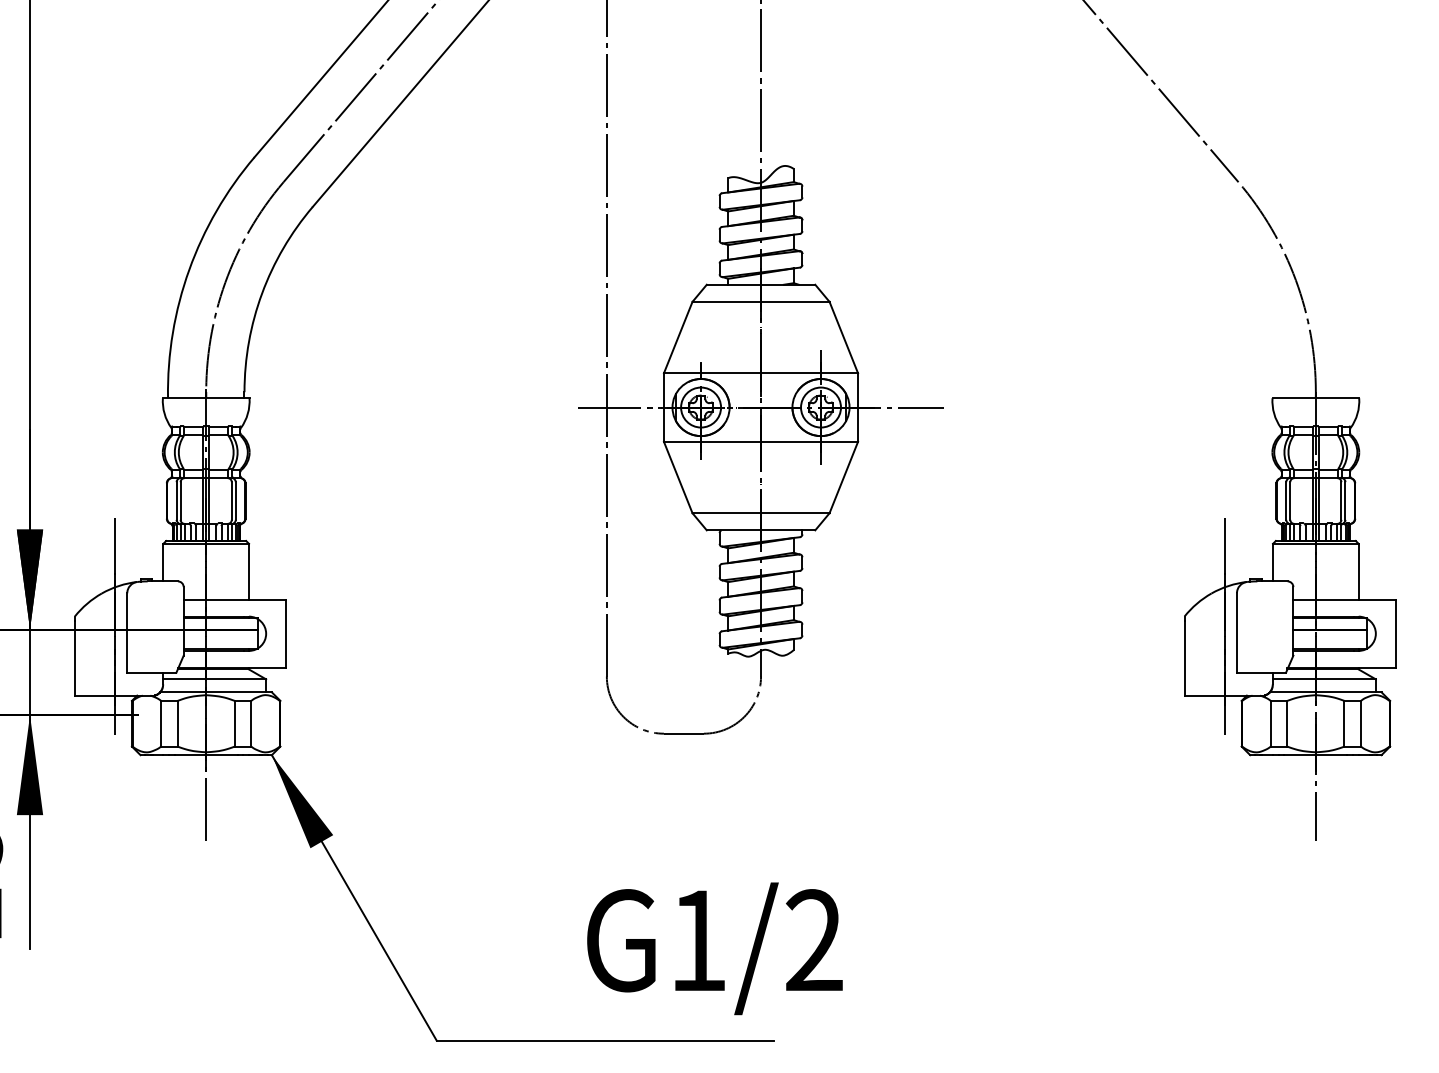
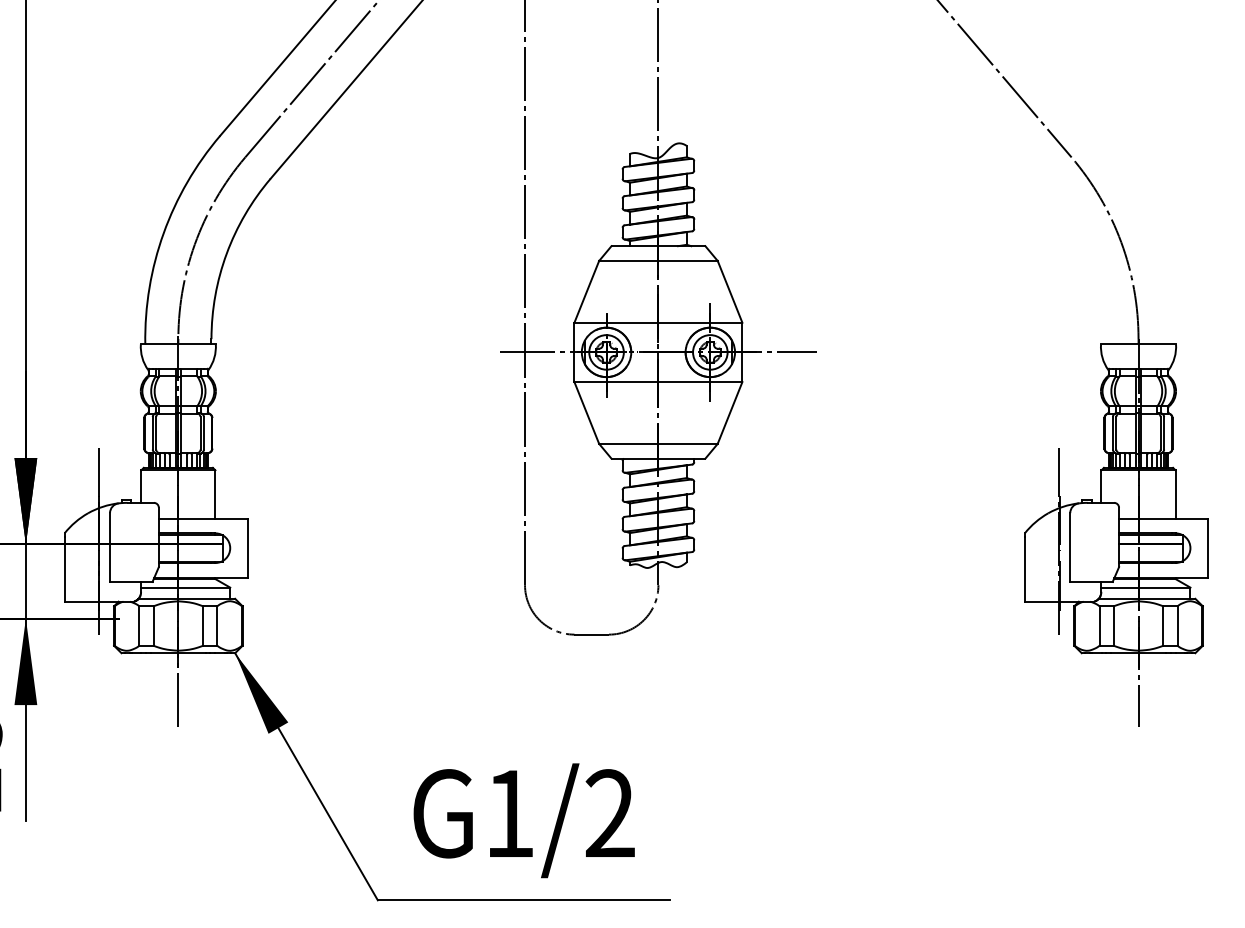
text: (714, 948) -> (523, 820), moved

